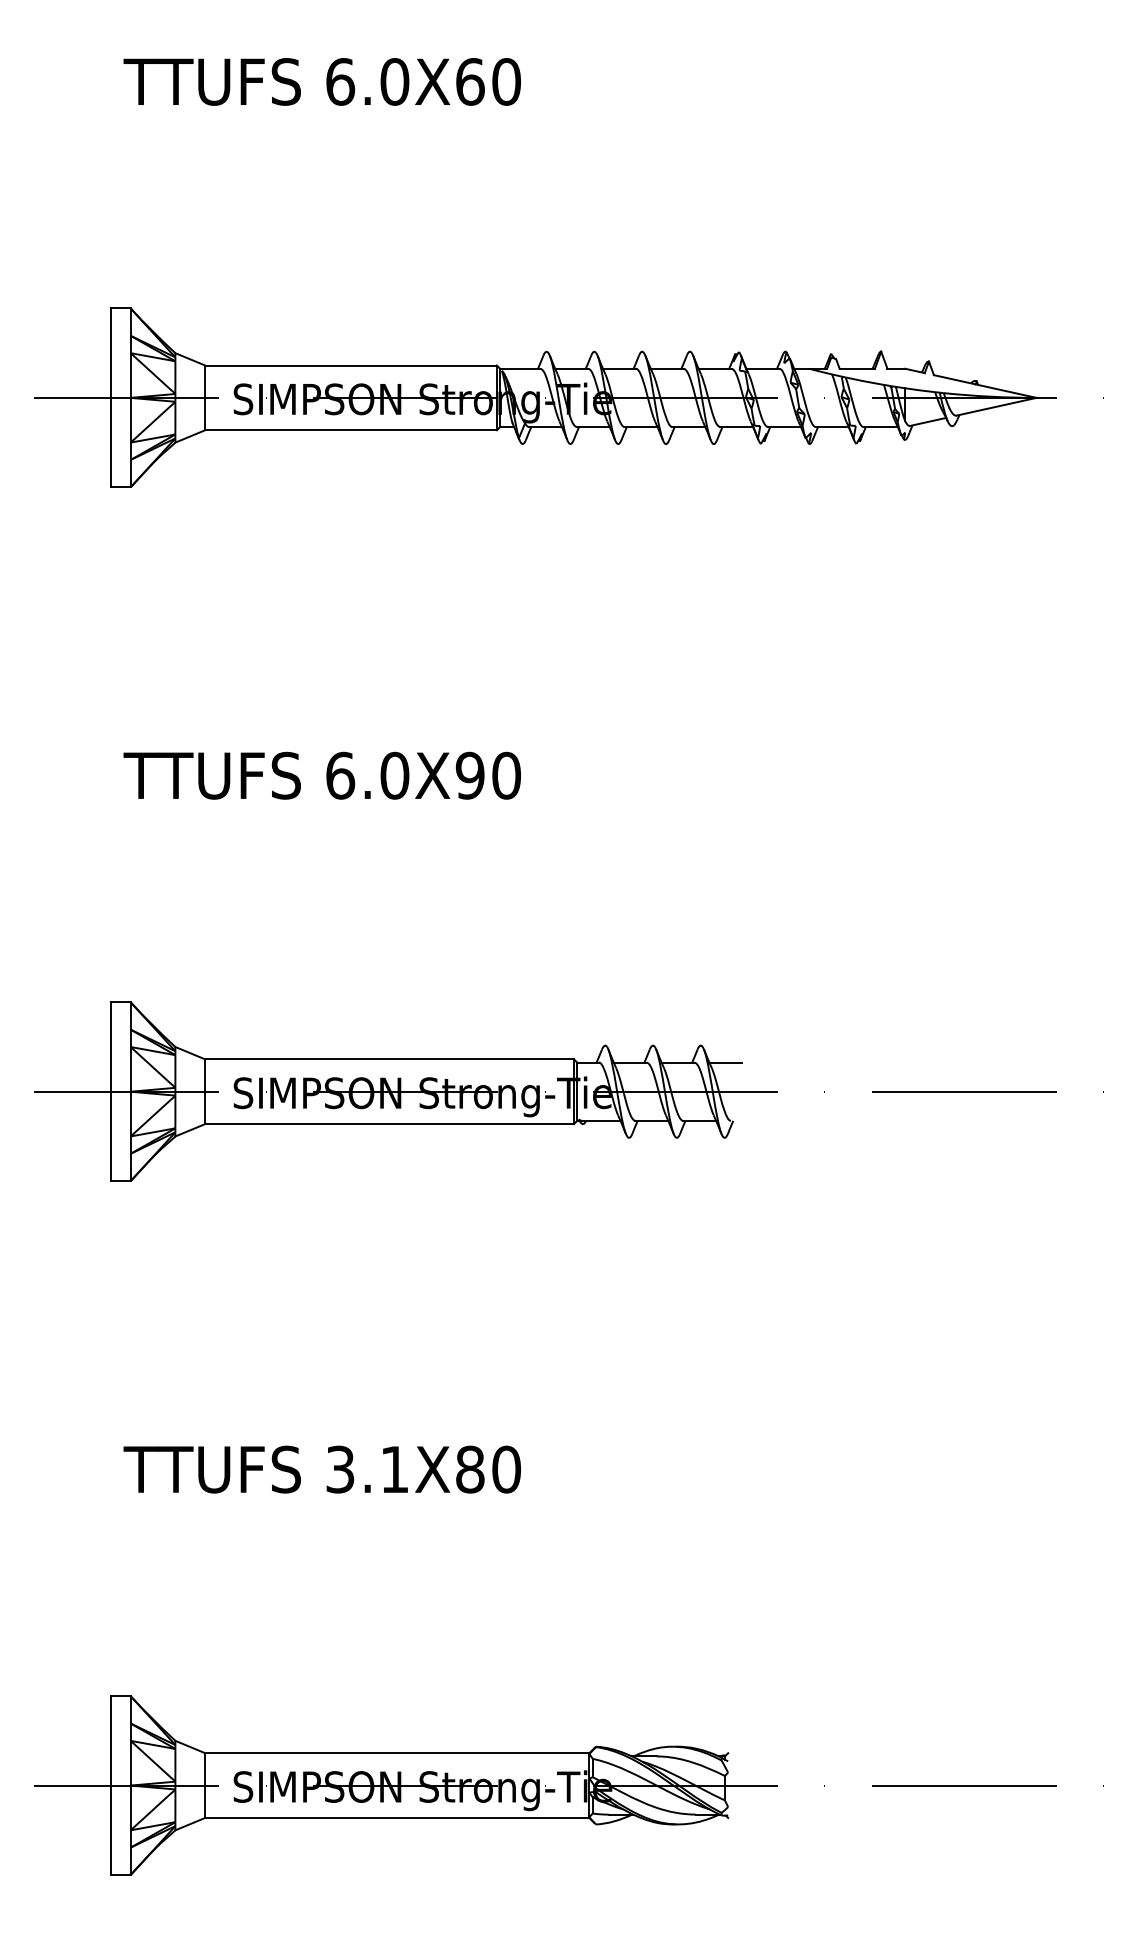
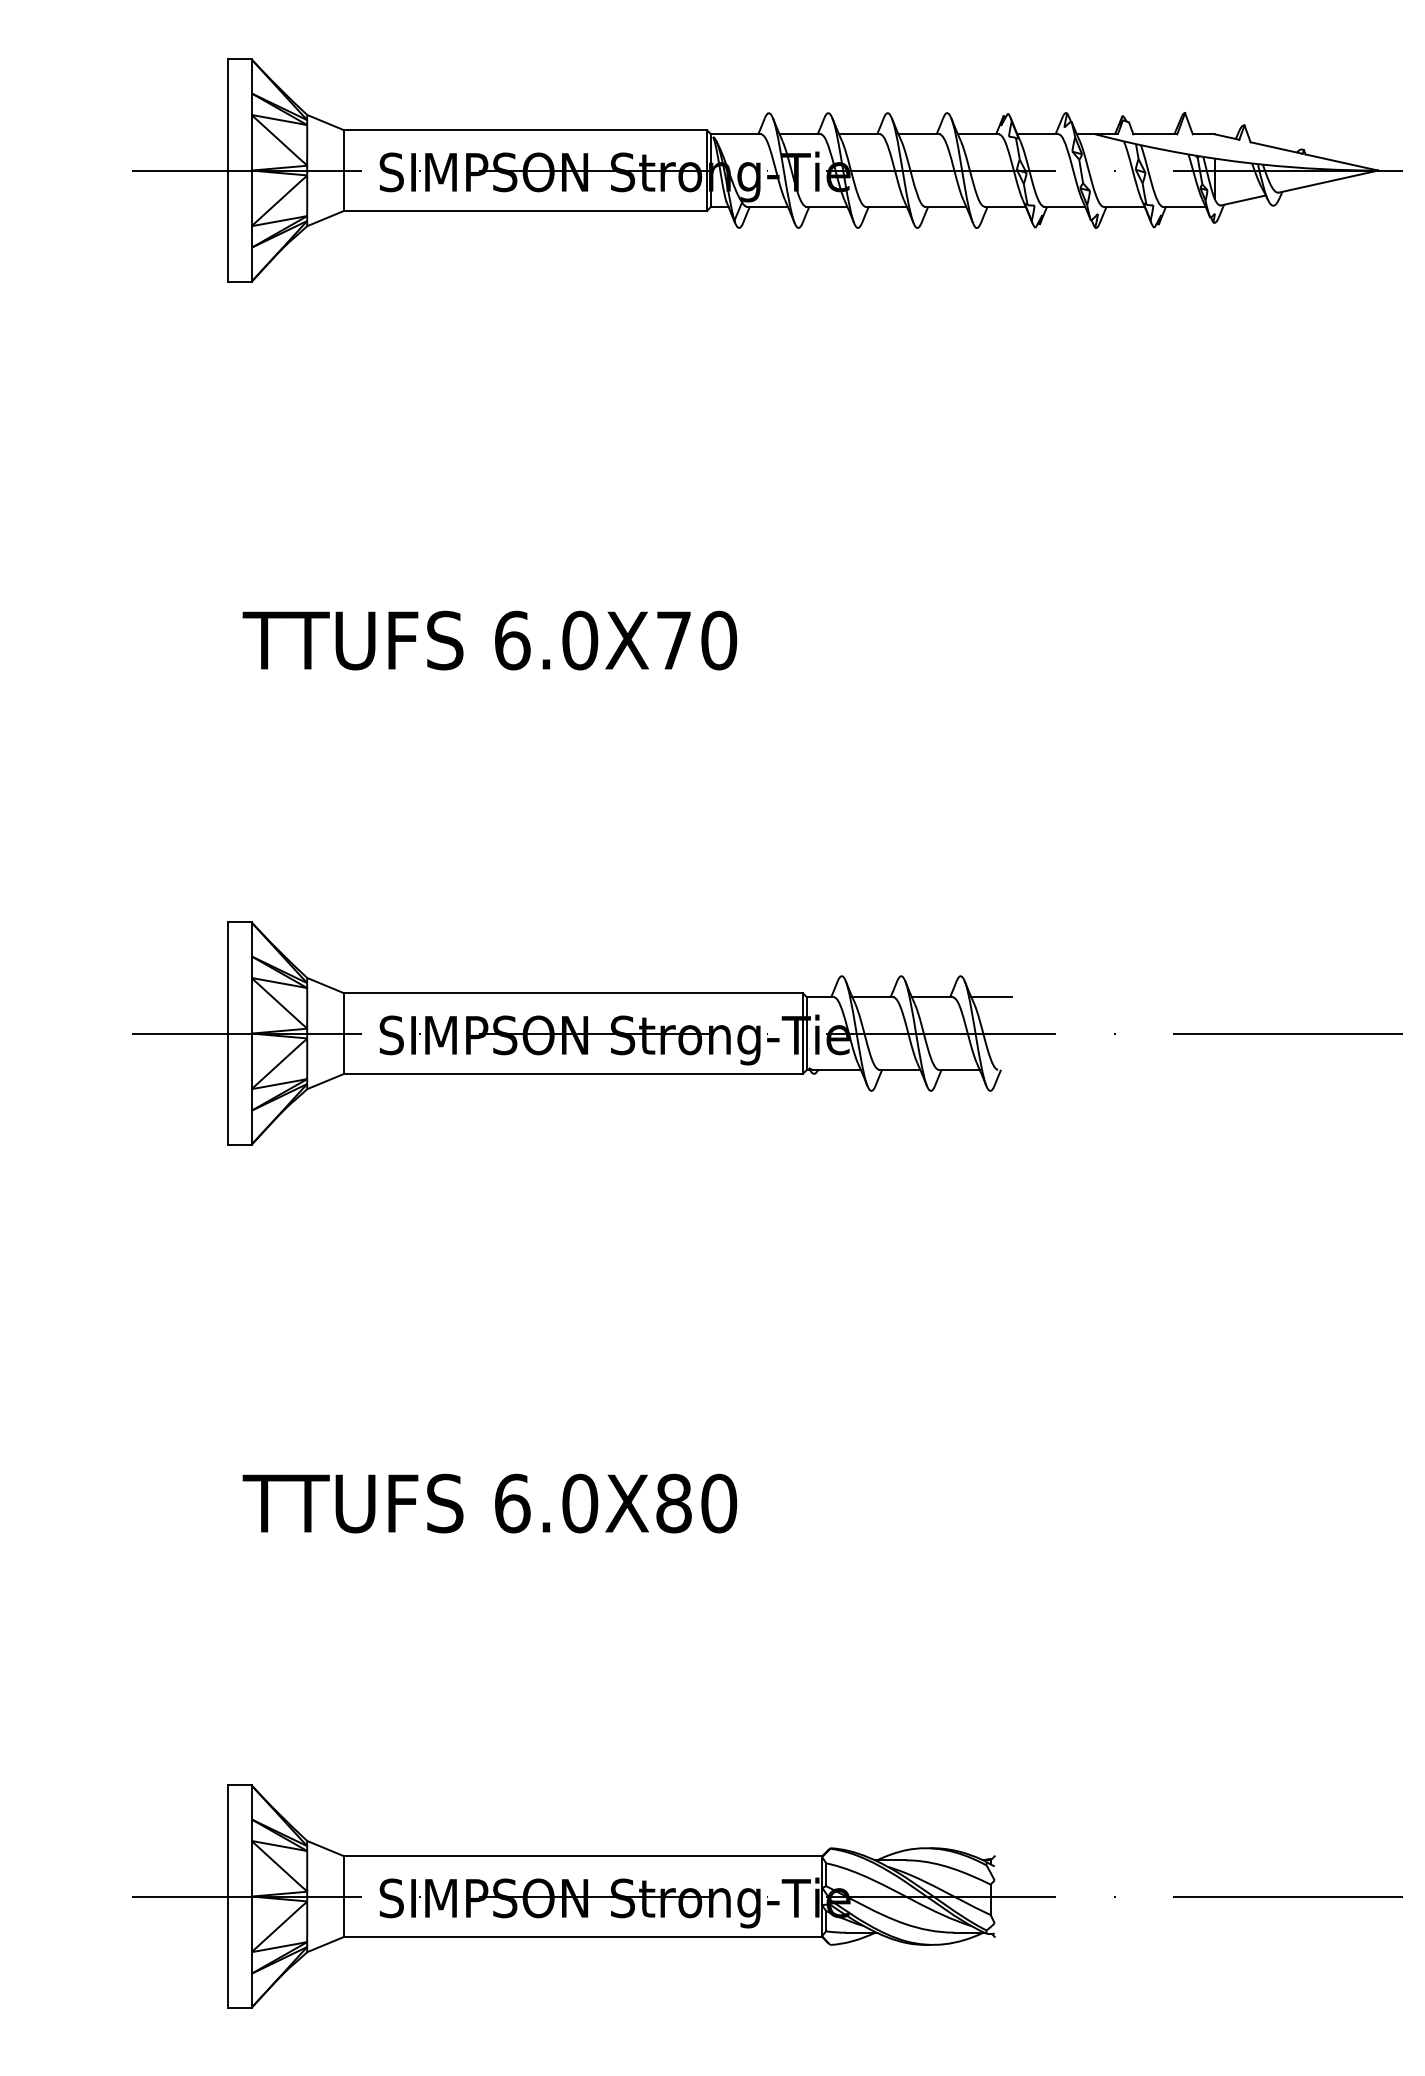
text: (469, 775) -> (672, 640), 6.0X90 -> 6.0X70
text: (367, 1469) -> (546, 1503), 3.1X80 -> 6.0X80

